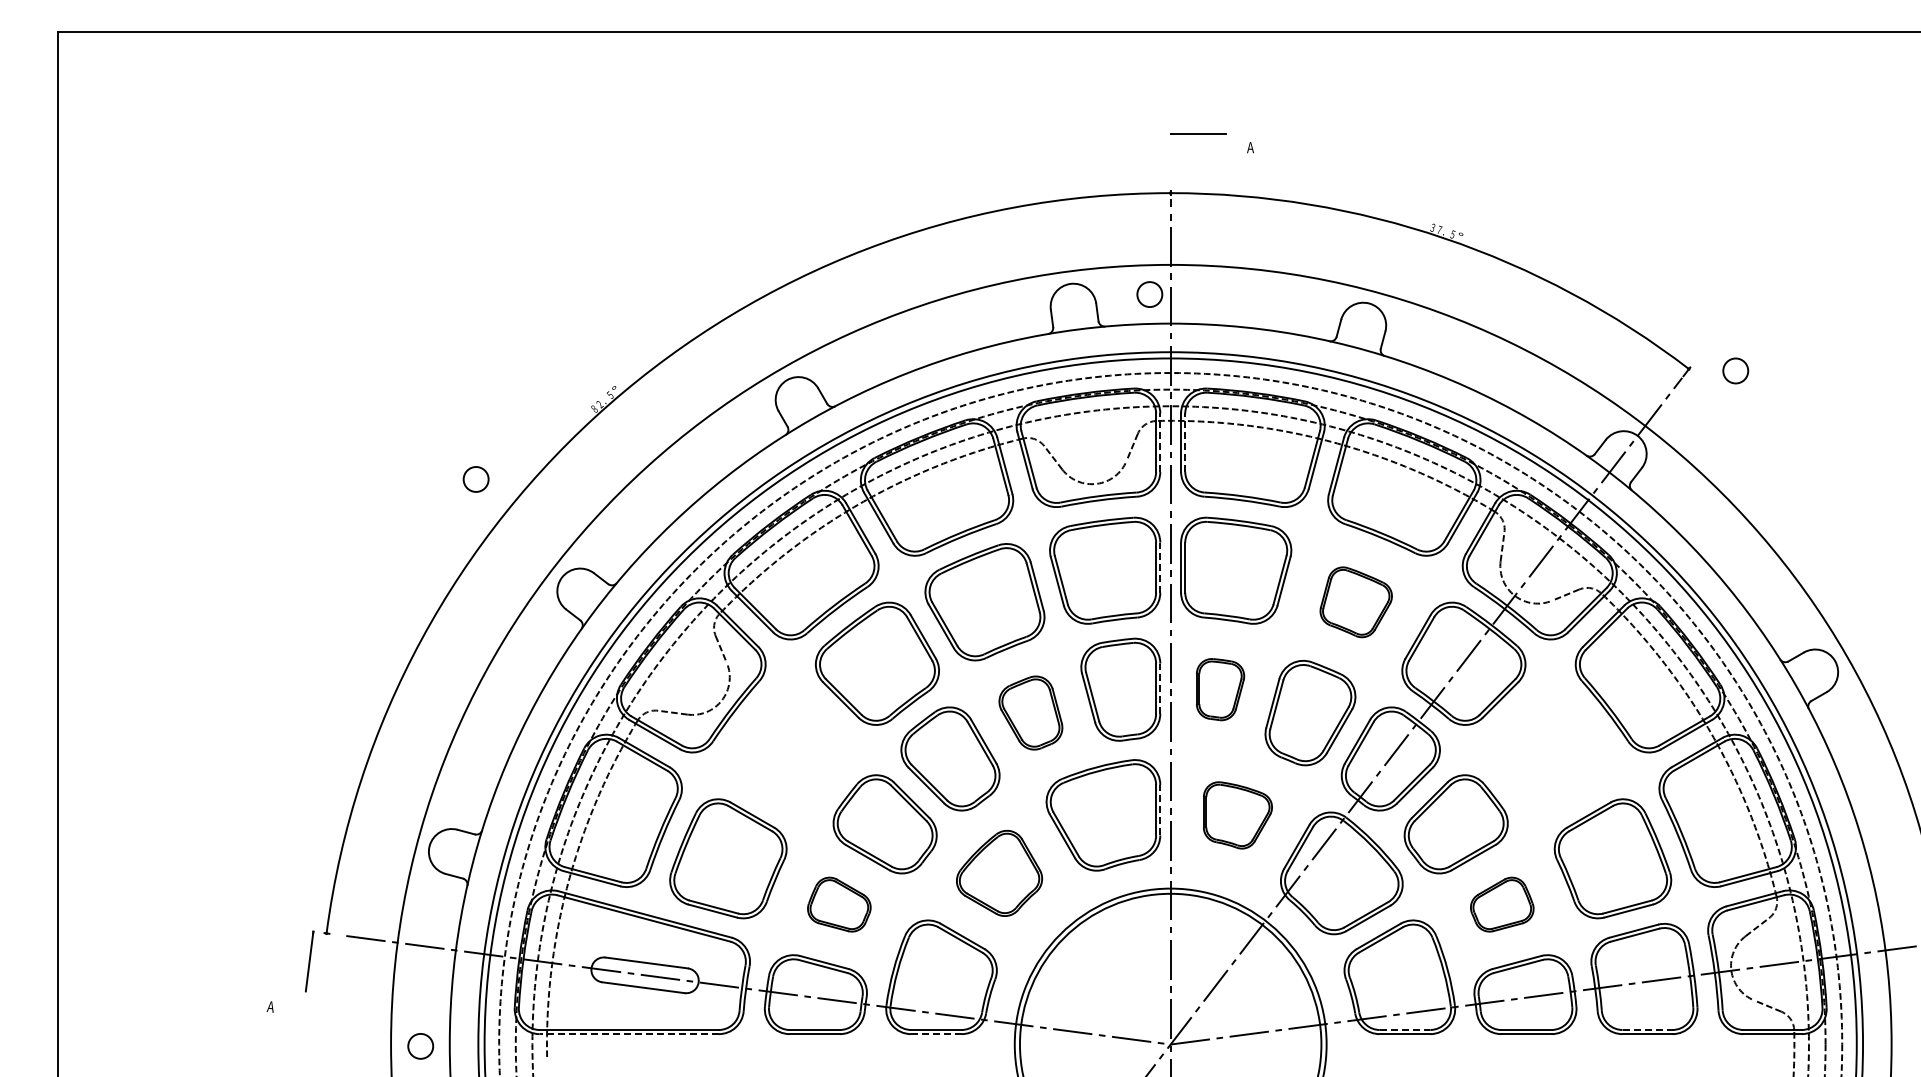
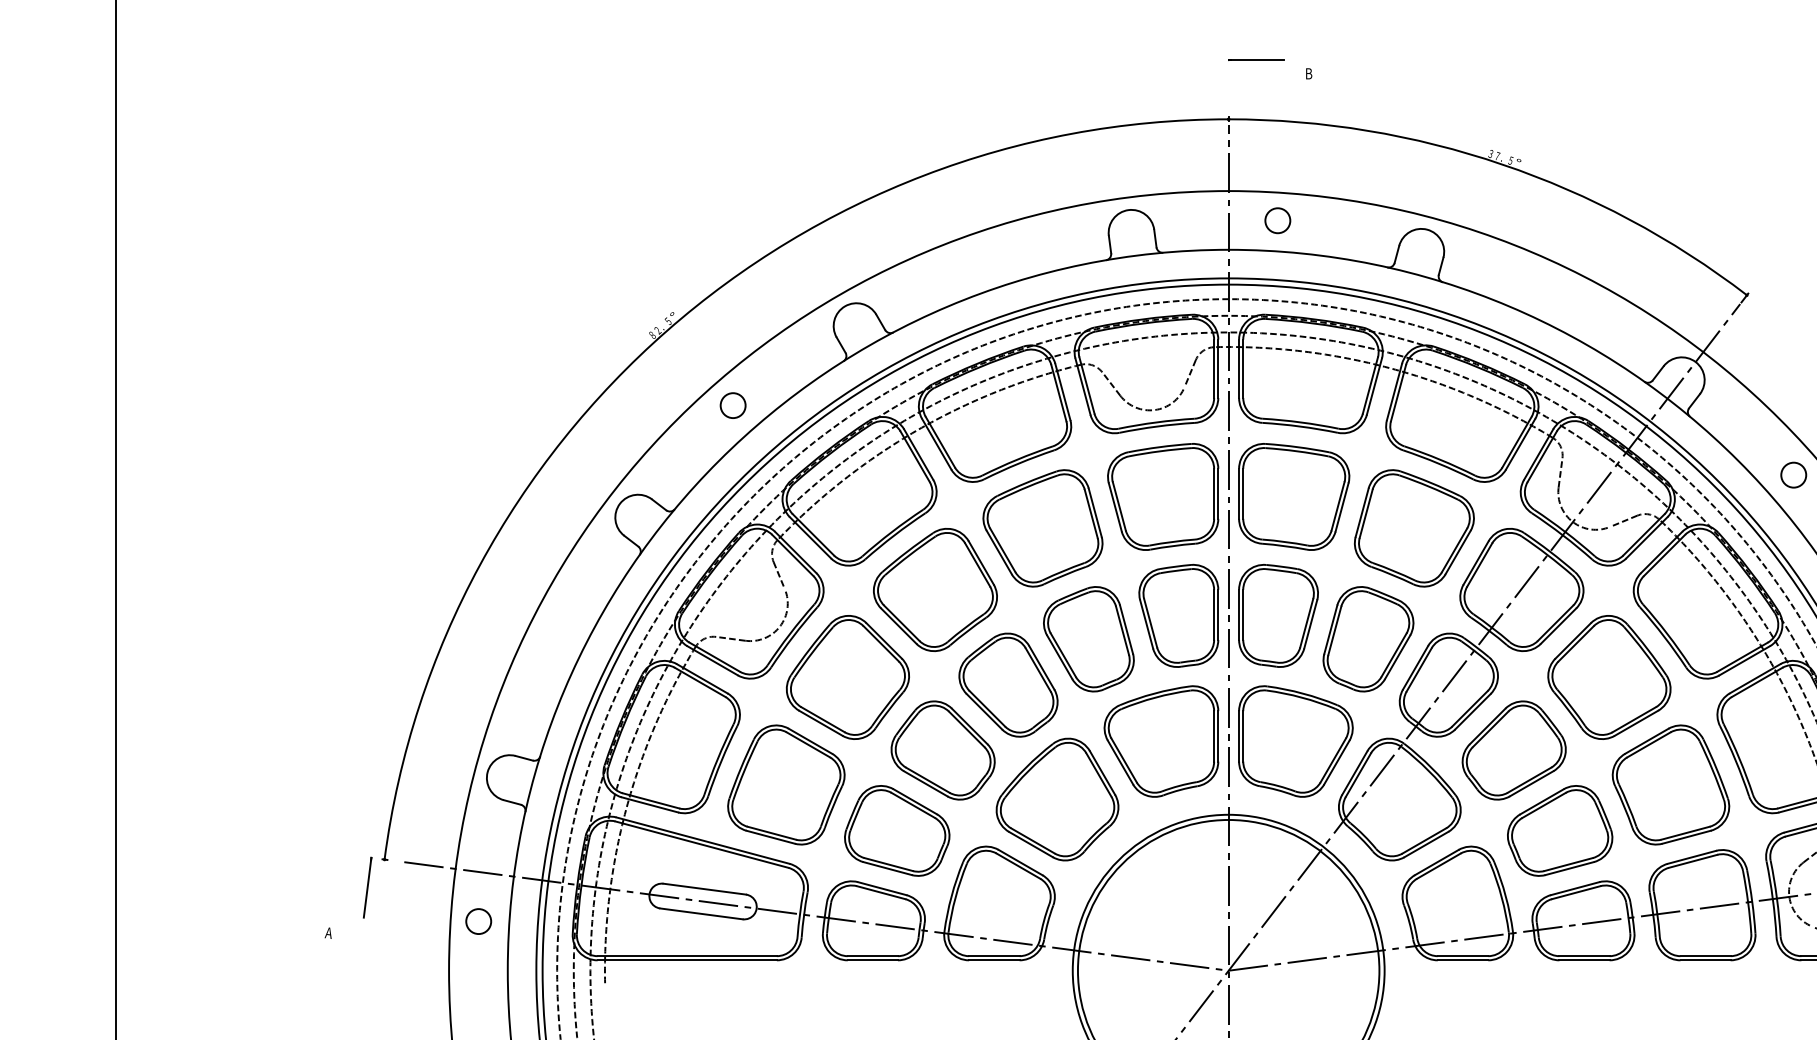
text: (1250, 147) -> (1308, 73), A -> B
circle: (1149, 294) -> (1277, 220), moved
circle: (1735, 370) -> (1793, 474), moved
line: (1160, 442) -> (1218, 368), dashed -> solid
line: (1185, 442) -> (1243, 368), dashed -> solid
circle: (475, 479) -> (732, 405), moved
line: (1160, 567) -> (1218, 493), dashed -> solid
part: (1355, 602) -> (1413, 528), size x1.67
line: (1160, 688) -> (1218, 614), dashed -> solid
part: (1220, 689) -> (1278, 615), size x1.67
part: (1030, 712) -> (1088, 638), size x1.43
part: (789, 750) -> (847, 676), added
part: (1551, 750) -> (1609, 676), added
line: (1160, 809) -> (1218, 735), dashed -> solid
part: (1237, 815) -> (1295, 741), size x1.67
part: (999, 873) -> (1057, 799), size x1.43
part: (839, 904) -> (897, 830), size x1.67
part: (1502, 904) -> (1560, 830), size x1.67
line: (1405, 1029) -> (1463, 955), dashed -> solid
line: (1648, 1029) -> (1706, 955), dashed -> solid
line: (629, 1034) -> (687, 960), dashed -> solid
line: (935, 1034) -> (993, 960), dashed -> solid
circle: (420, 1046) -> (478, 921), moved

